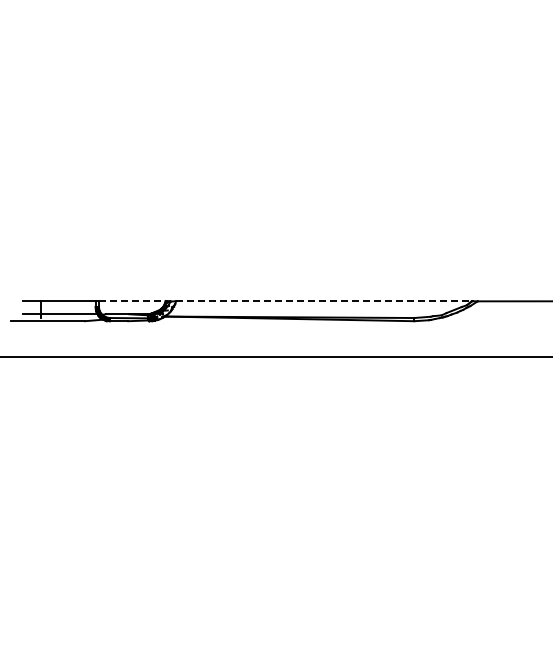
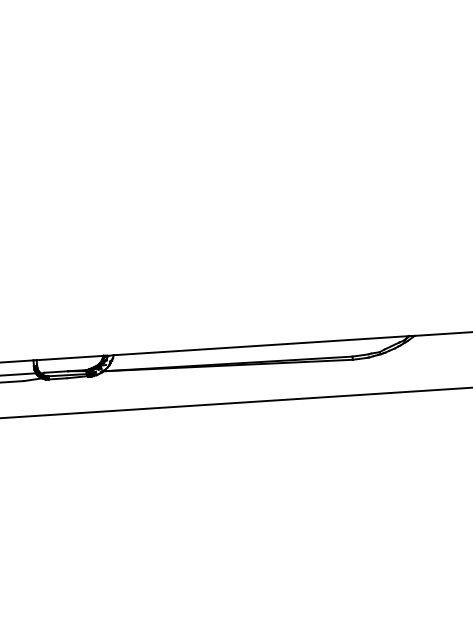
line: (132, 301) -> (70, 358), dashed -> solid
line: (323, 301) -> (260, 345), dashed -> solid

